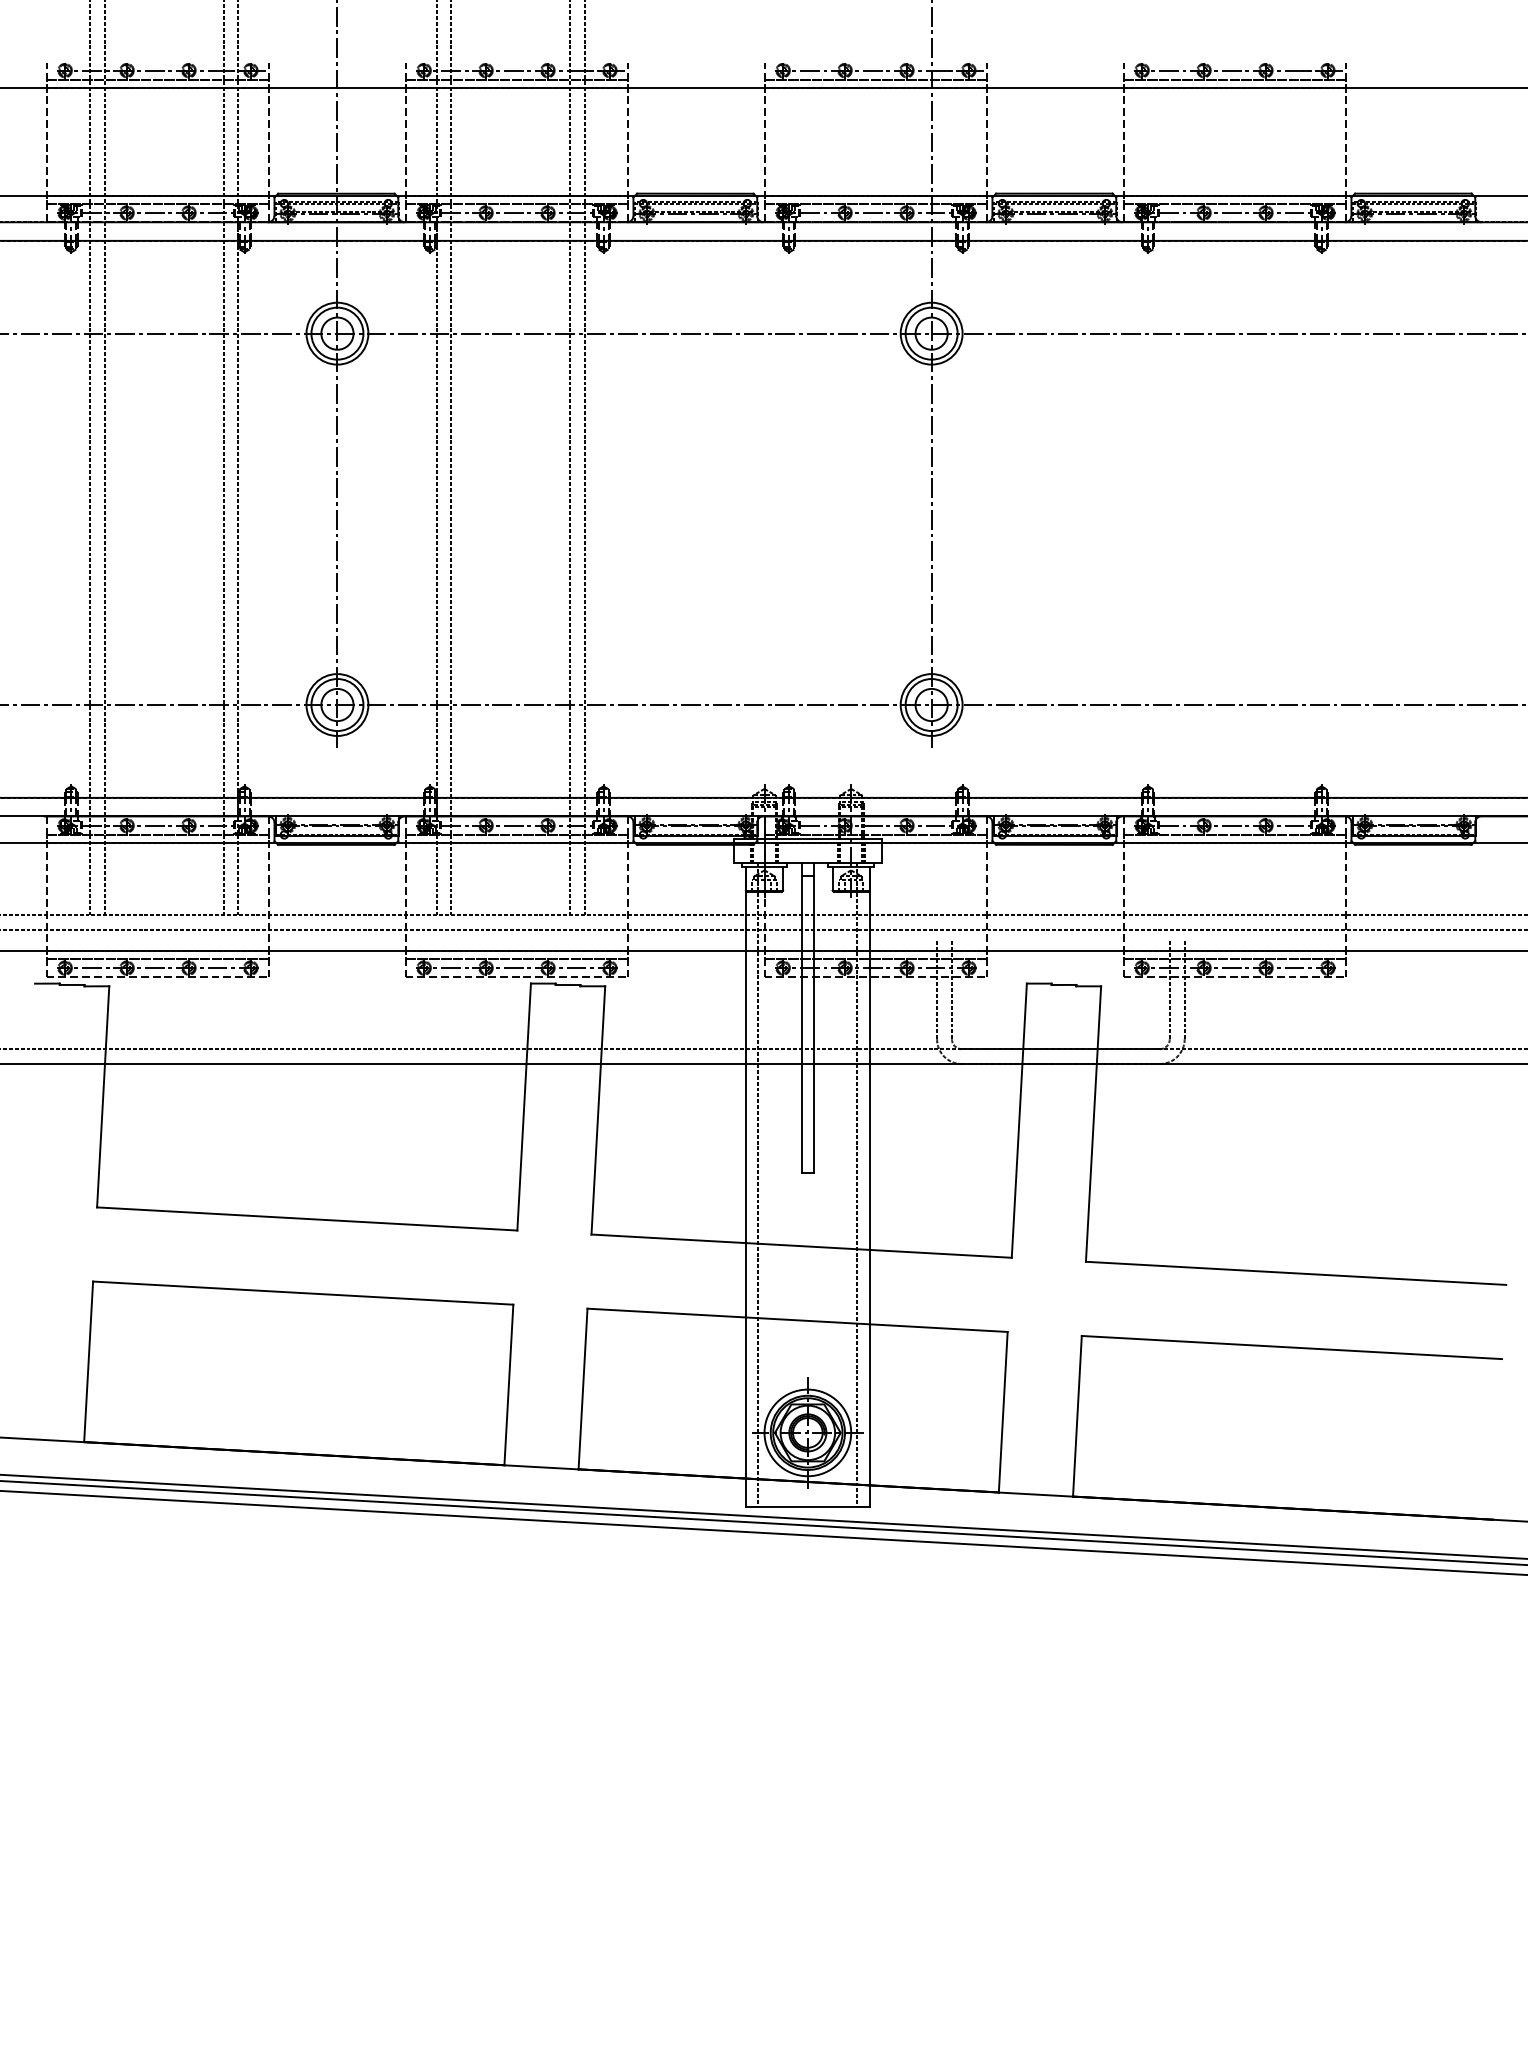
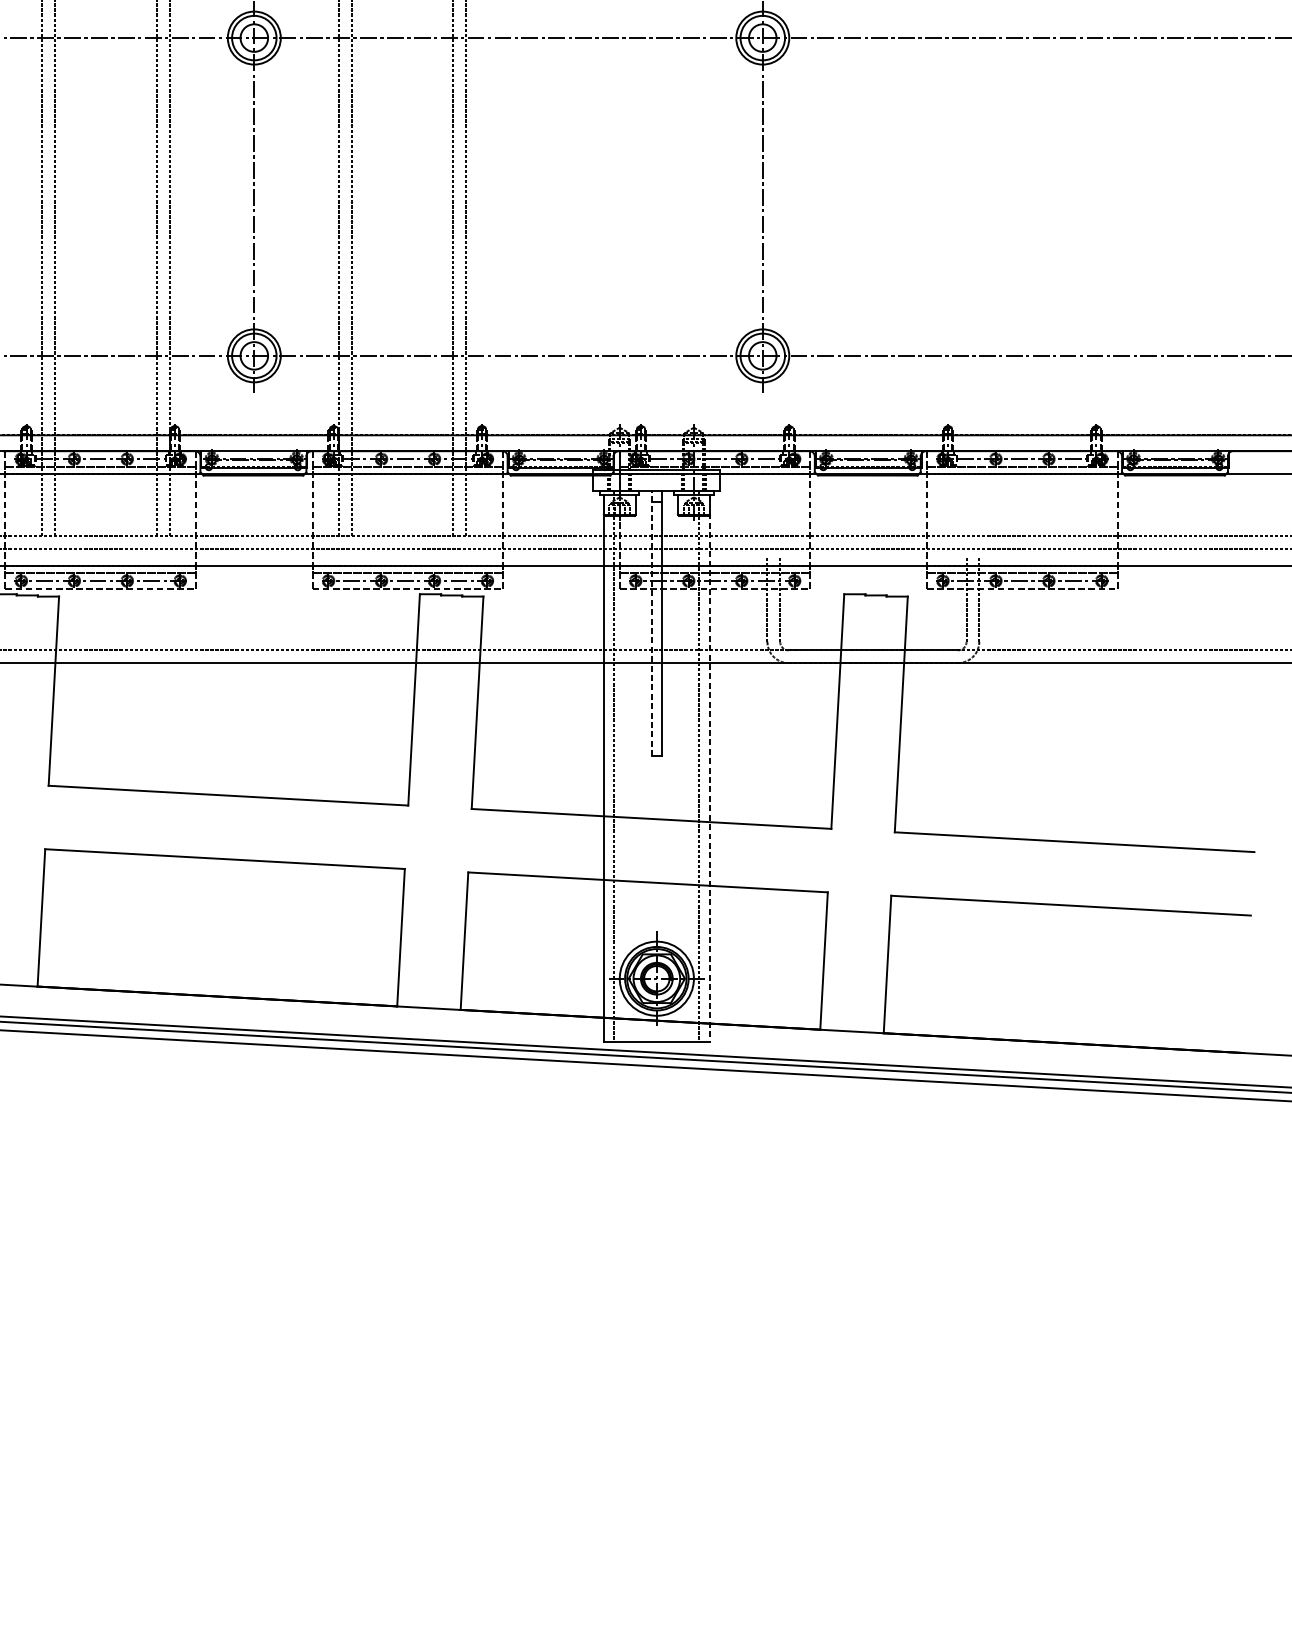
line: (801, 1018) -> (651, 624), solid -> dashed
line: (869, 1187) -> (709, 768), solid -> dashed

